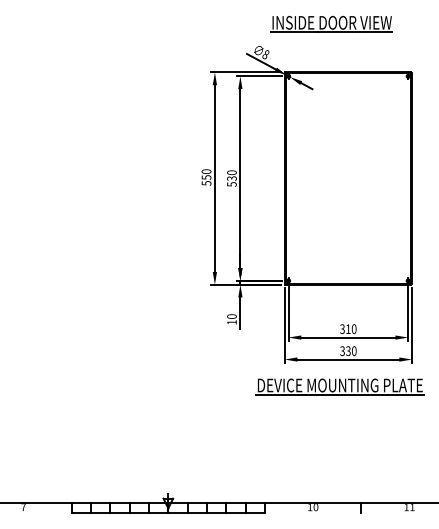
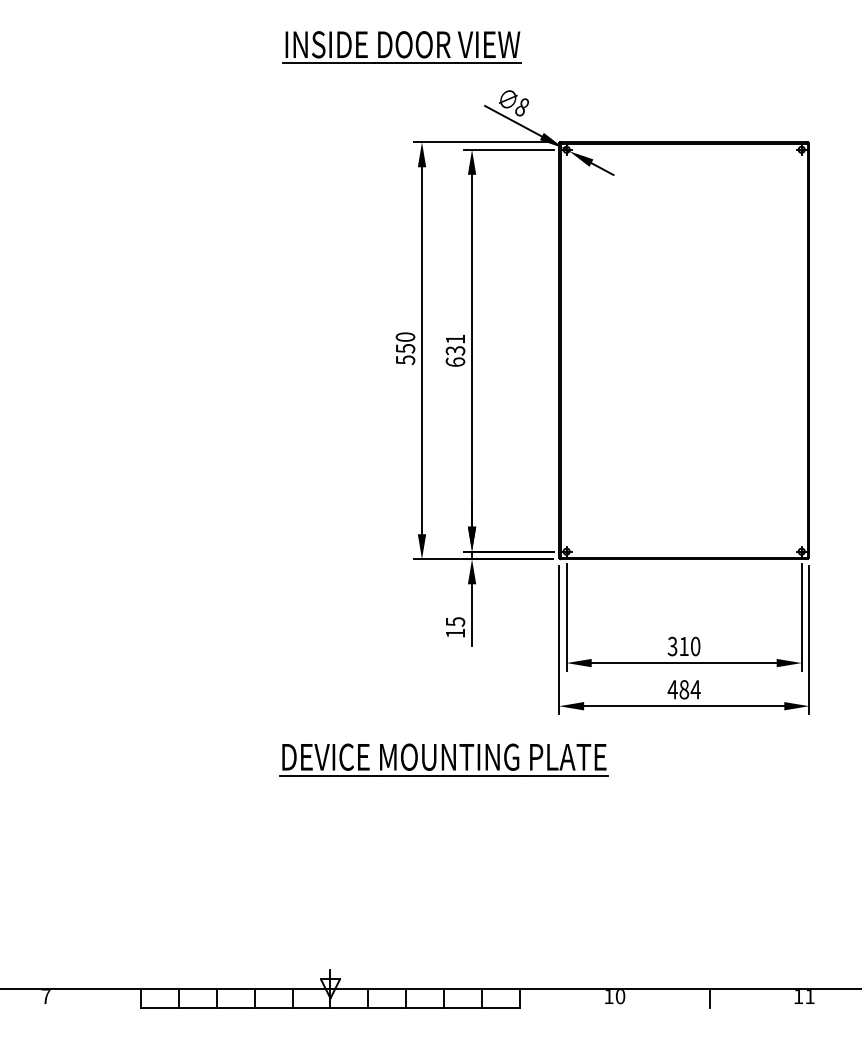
part: (331, 24) -> (401, 48), moved
text: (231, 178) -> (454, 350), 530 -> 631
text: (231, 316) -> (454, 621), 10 -> 15
text: (348, 351) -> (684, 690), 330 -> 484
part: (339, 386) -> (442, 759), moved

